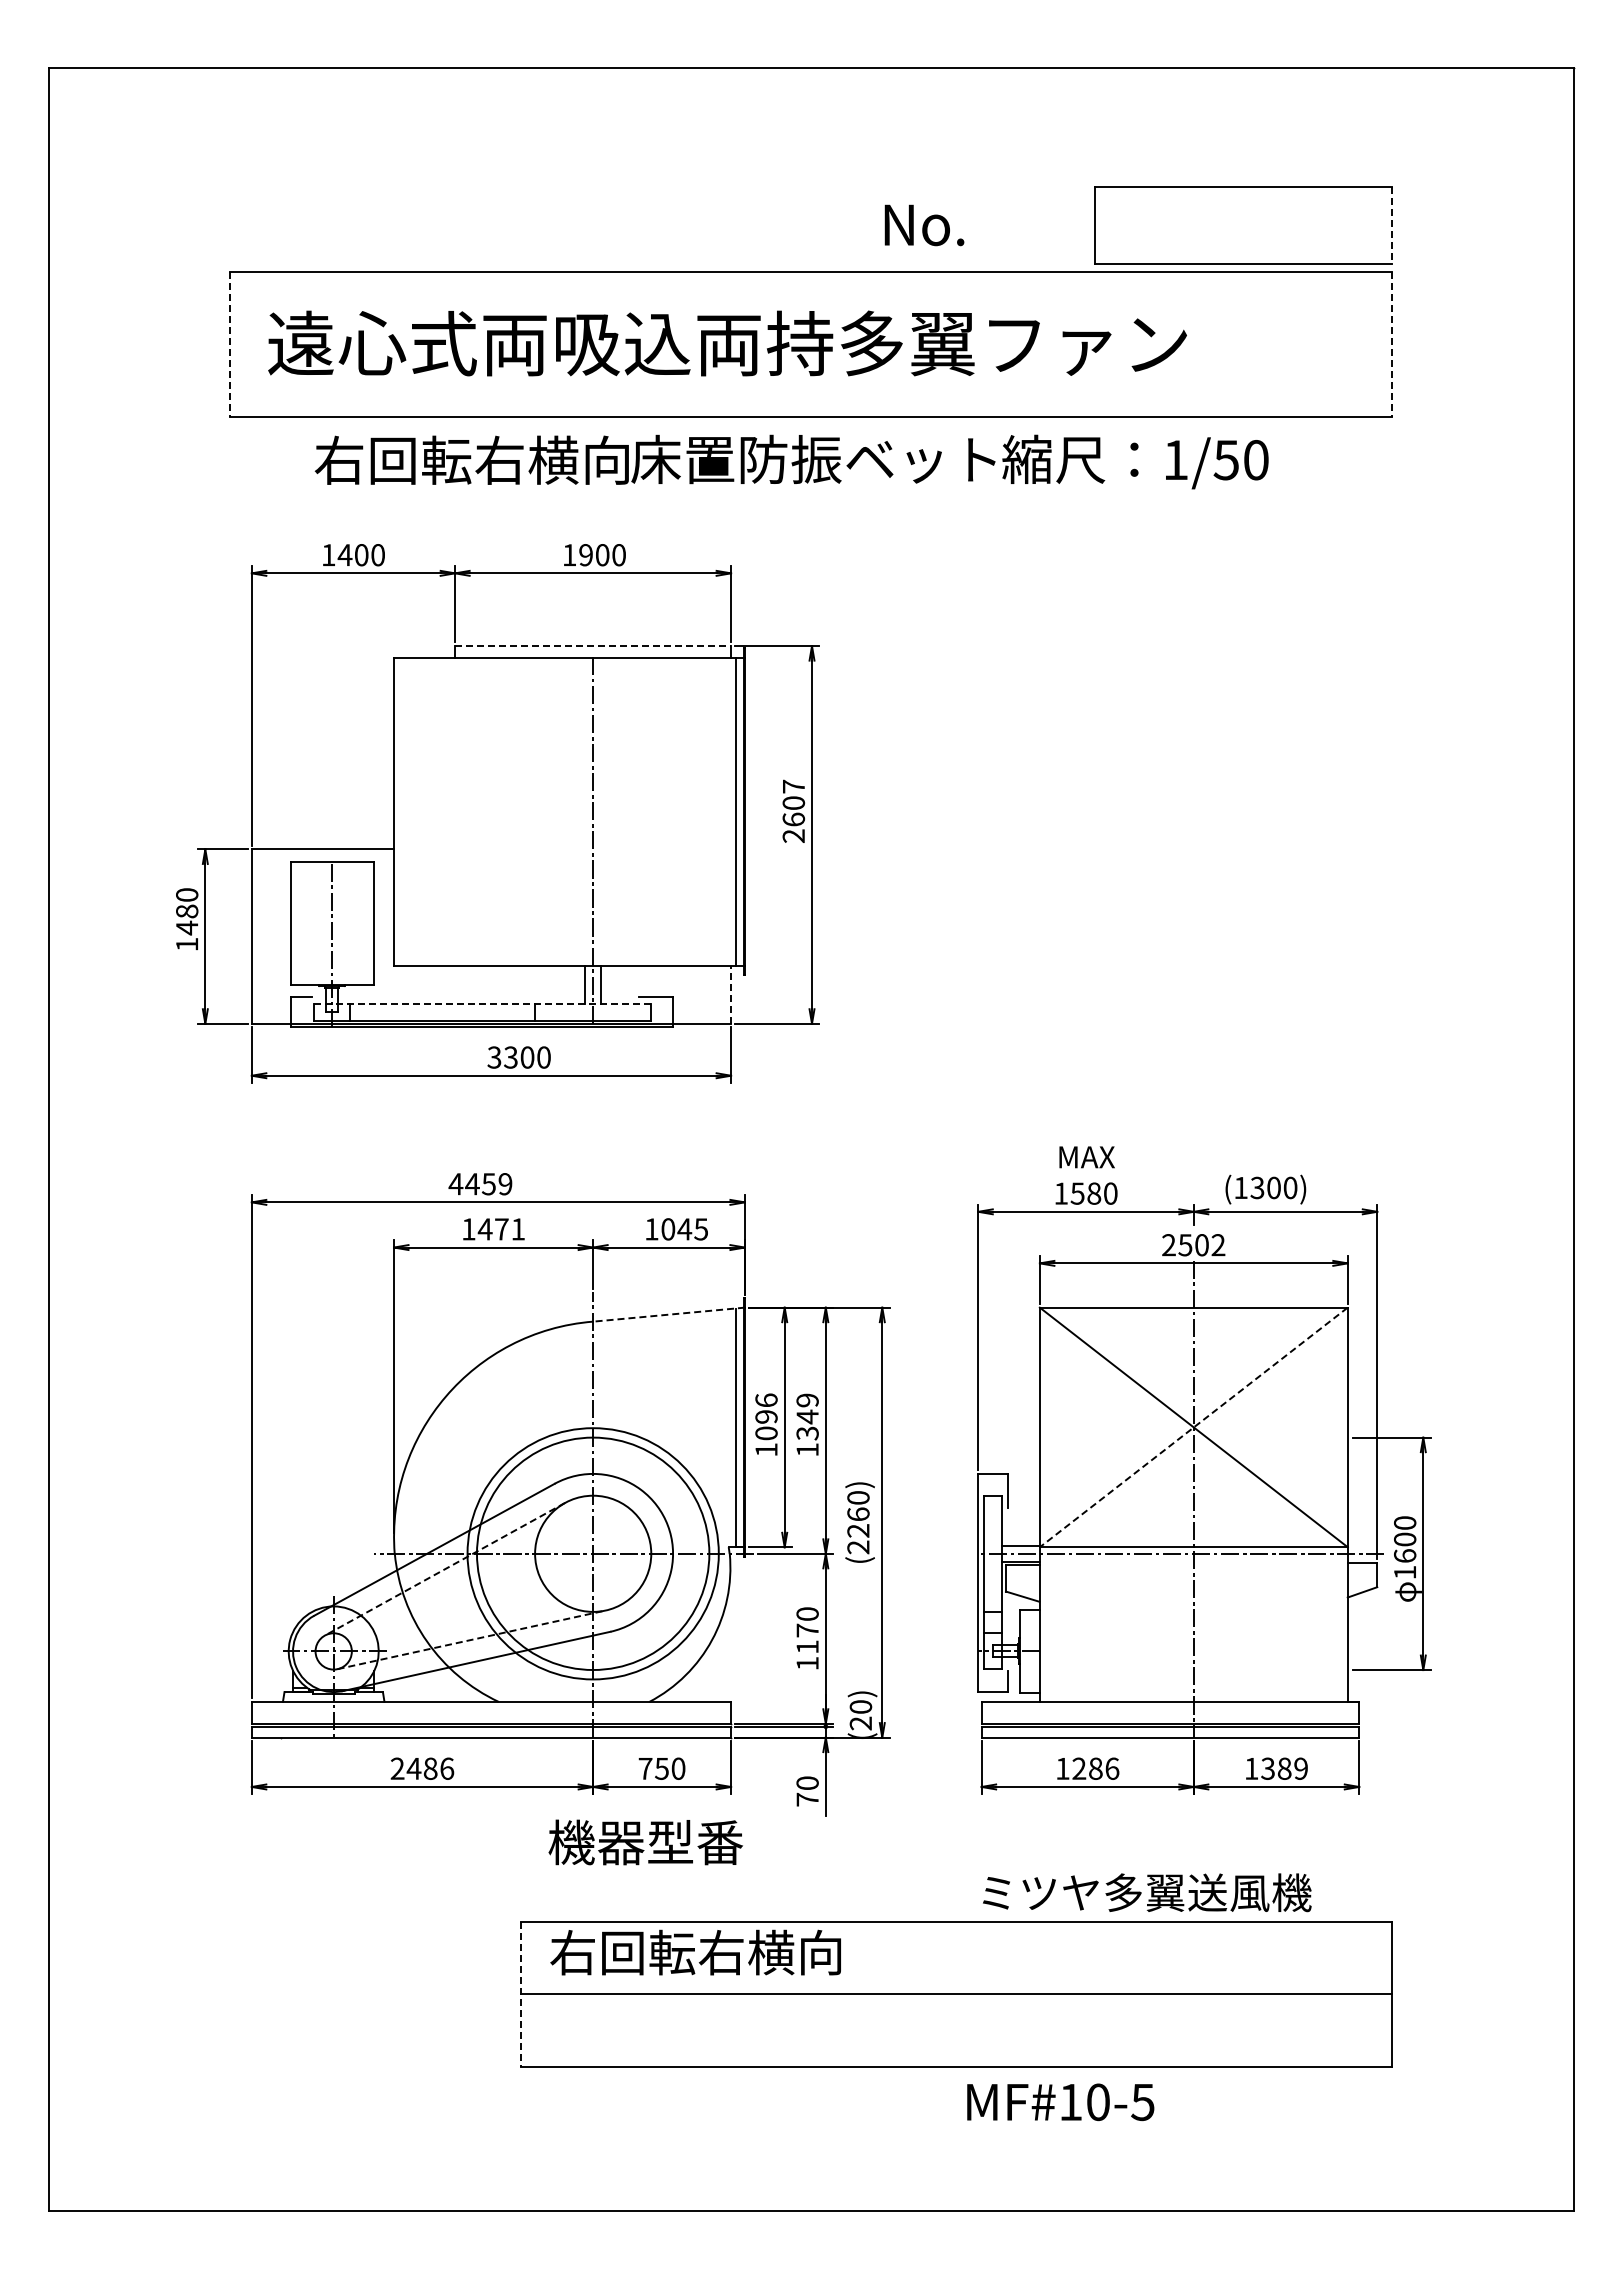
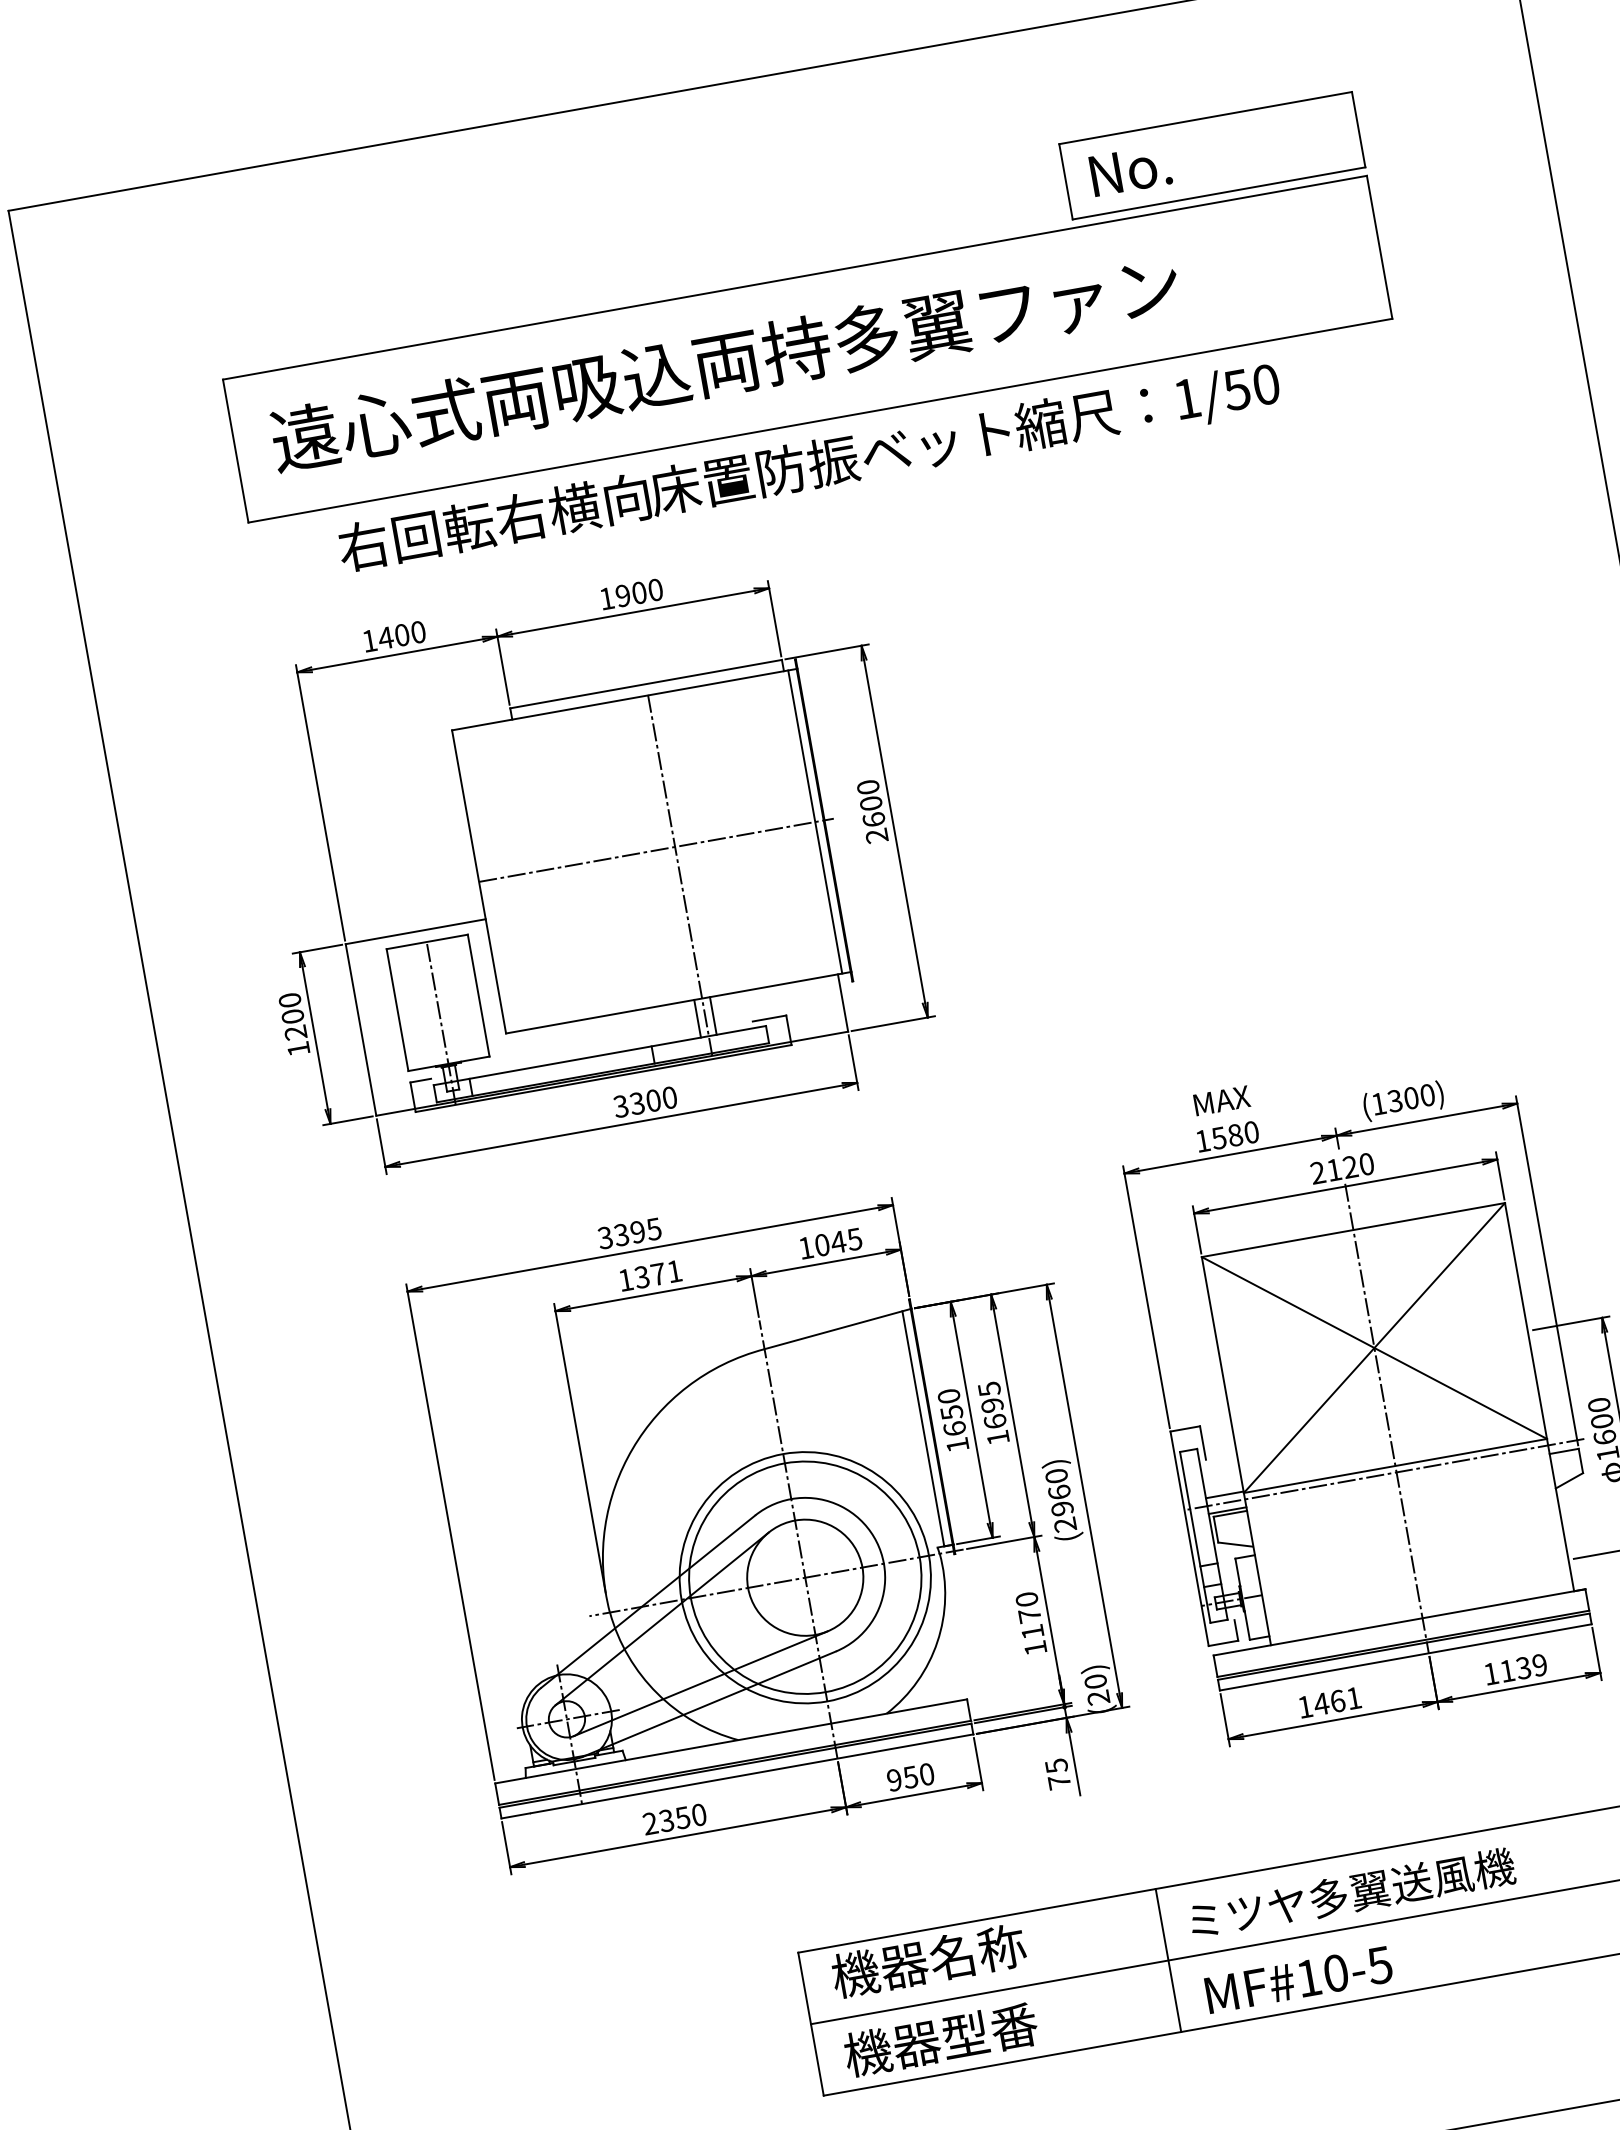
text: (924, 225) -> (1130, 170), moved
line: (1391, 225) -> (1358, 130), dashed -> solid
line: (230, 344) -> (236, 450), dashed -> solid
line: (1391, 344) -> (1379, 247), dashed -> solid
line: (593, 646) -> (646, 684), dashed -> solid
text: (793, 786) -> (867, 787), 2607 -> 2600
line: (574, 811) -> (656, 850), added
text: (187, 919) -> (294, 1024), 1480 -> 1200
line: (731, 994) -> (843, 1002), dashed -> solid
line: (482, 1003) -> (599, 1055), dashed -> solid
text: (480, 1184) -> (629, 1233), 4459 -> 3395
text: (484, 1229) -> (641, 1277), 1471 -> 1371
text: (1201, 1245) -> (1350, 1167), 2502 -> 2120
line: (668, 1314) -> (837, 1328), dashed -> solid
text: (766, 1416) -> (951, 1412), 1096 -> 1650
text: (807, 1416) -> (992, 1404), 1349 -> 1695
line: (1193, 1427) -> (1374, 1348), dashed -> solid
text: (858, 1530) -> (1062, 1508), (2260) -> (2960)
line: (444, 1569) -> (661, 1619), dashed -> solid
line: (472, 1639) -> (701, 1683), dashed -> solid
text: (430, 1768) -> (682, 1817), 2486 -> 2350
text: (645, 1768) -> (894, 1779), 750 -> 950
text: (1095, 1768) -> (1337, 1701), 1286 -> 1461
text: (1276, 1768) -> (1515, 1669), 1389 -> 1139
text: (807, 1783) -> (1056, 1766), 70 -> 75
text: (645, 1842) -> (940, 2039), moved
text: (1147, 1892) -> (1352, 1893), moved
text: (695, 1952) -> (975, 1952), 右回転右横向 -> 機器名称
line: (883, 1993) -> (1168, 1959), added
line: (520, 1994) -> (811, 2024), dashed -> solid
text: (1060, 2102) -> (1298, 1980), moved

